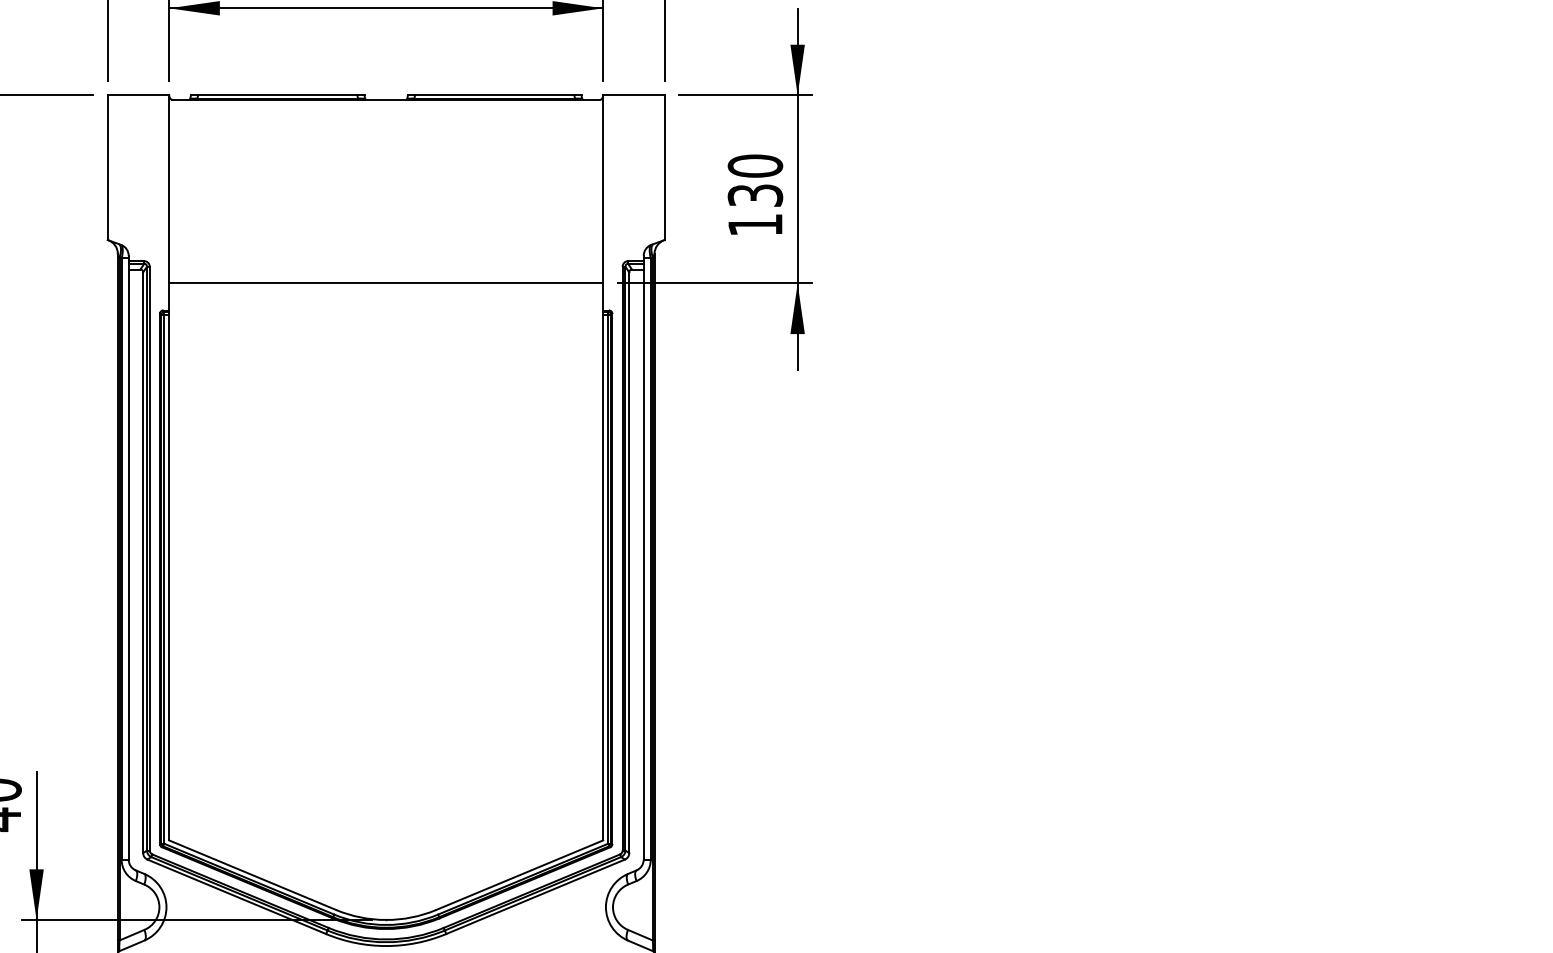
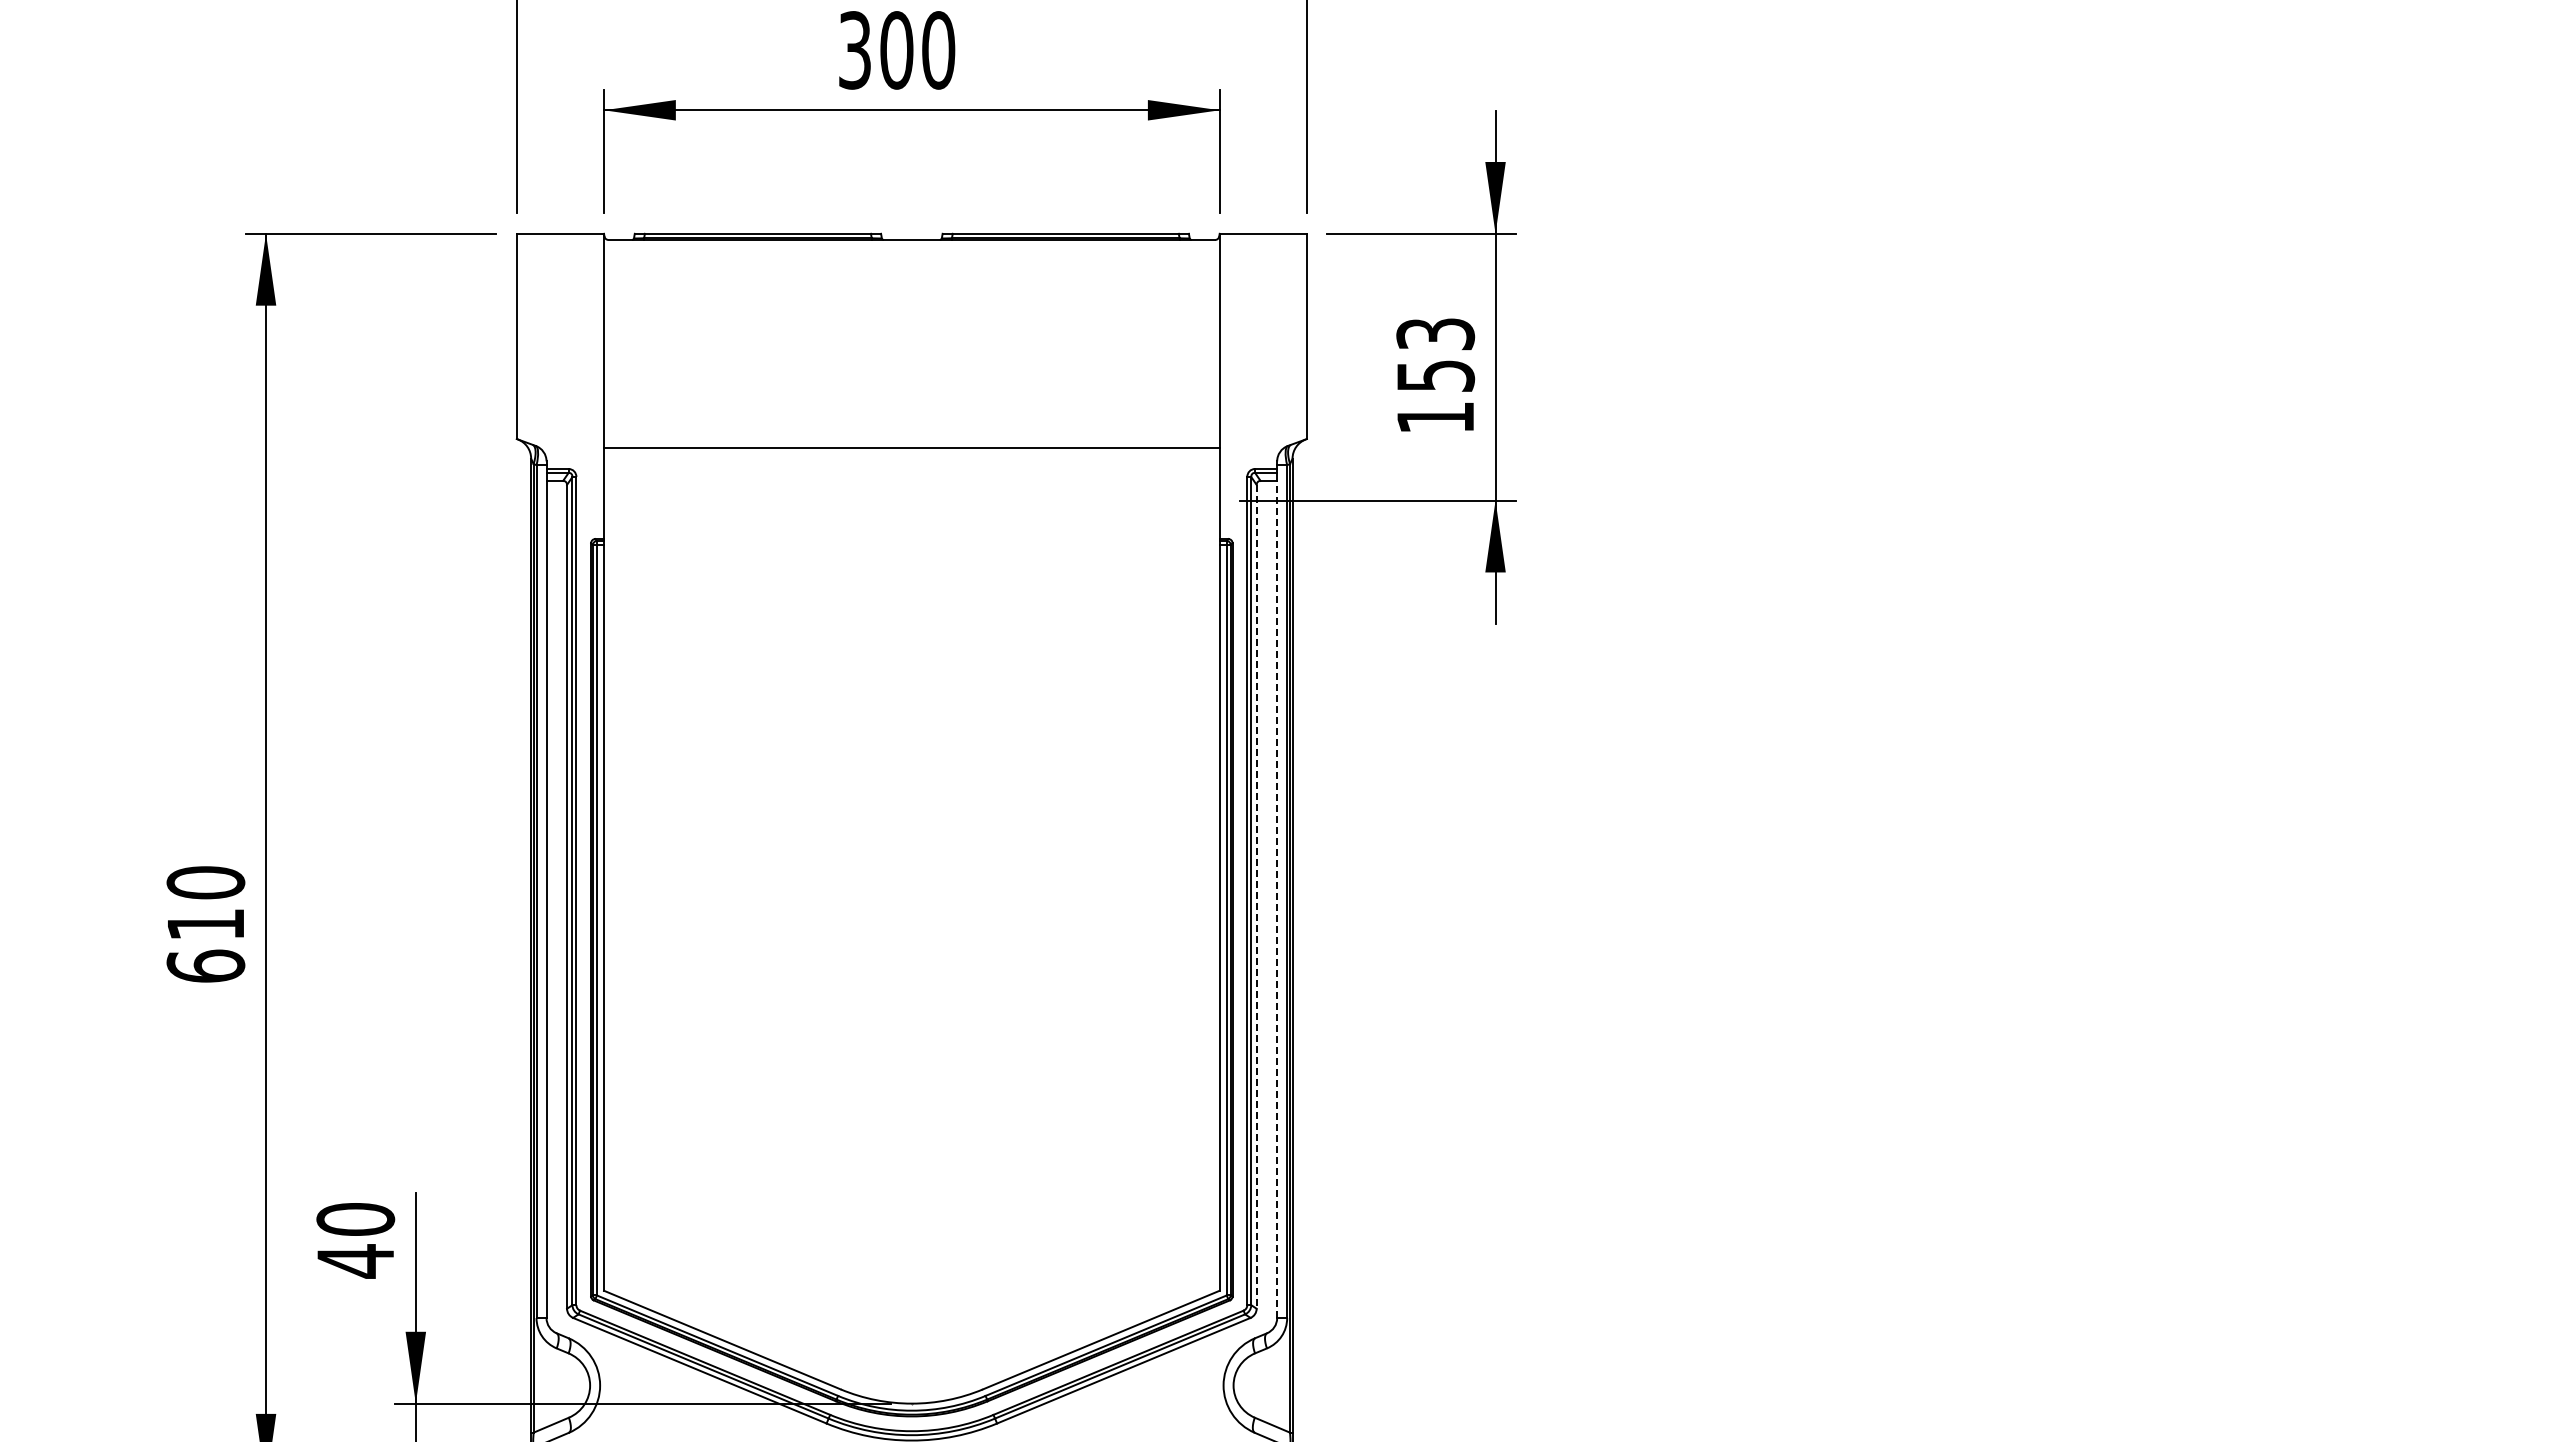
text: (755, 180) -> (1435, 354), 130 -> 153
line: (385, 283) -> (911, 447), moved
line: (629, 562) -> (1256, 896), solid -> dashed
line: (643, 564) -> (1277, 899), solid -> dashed

